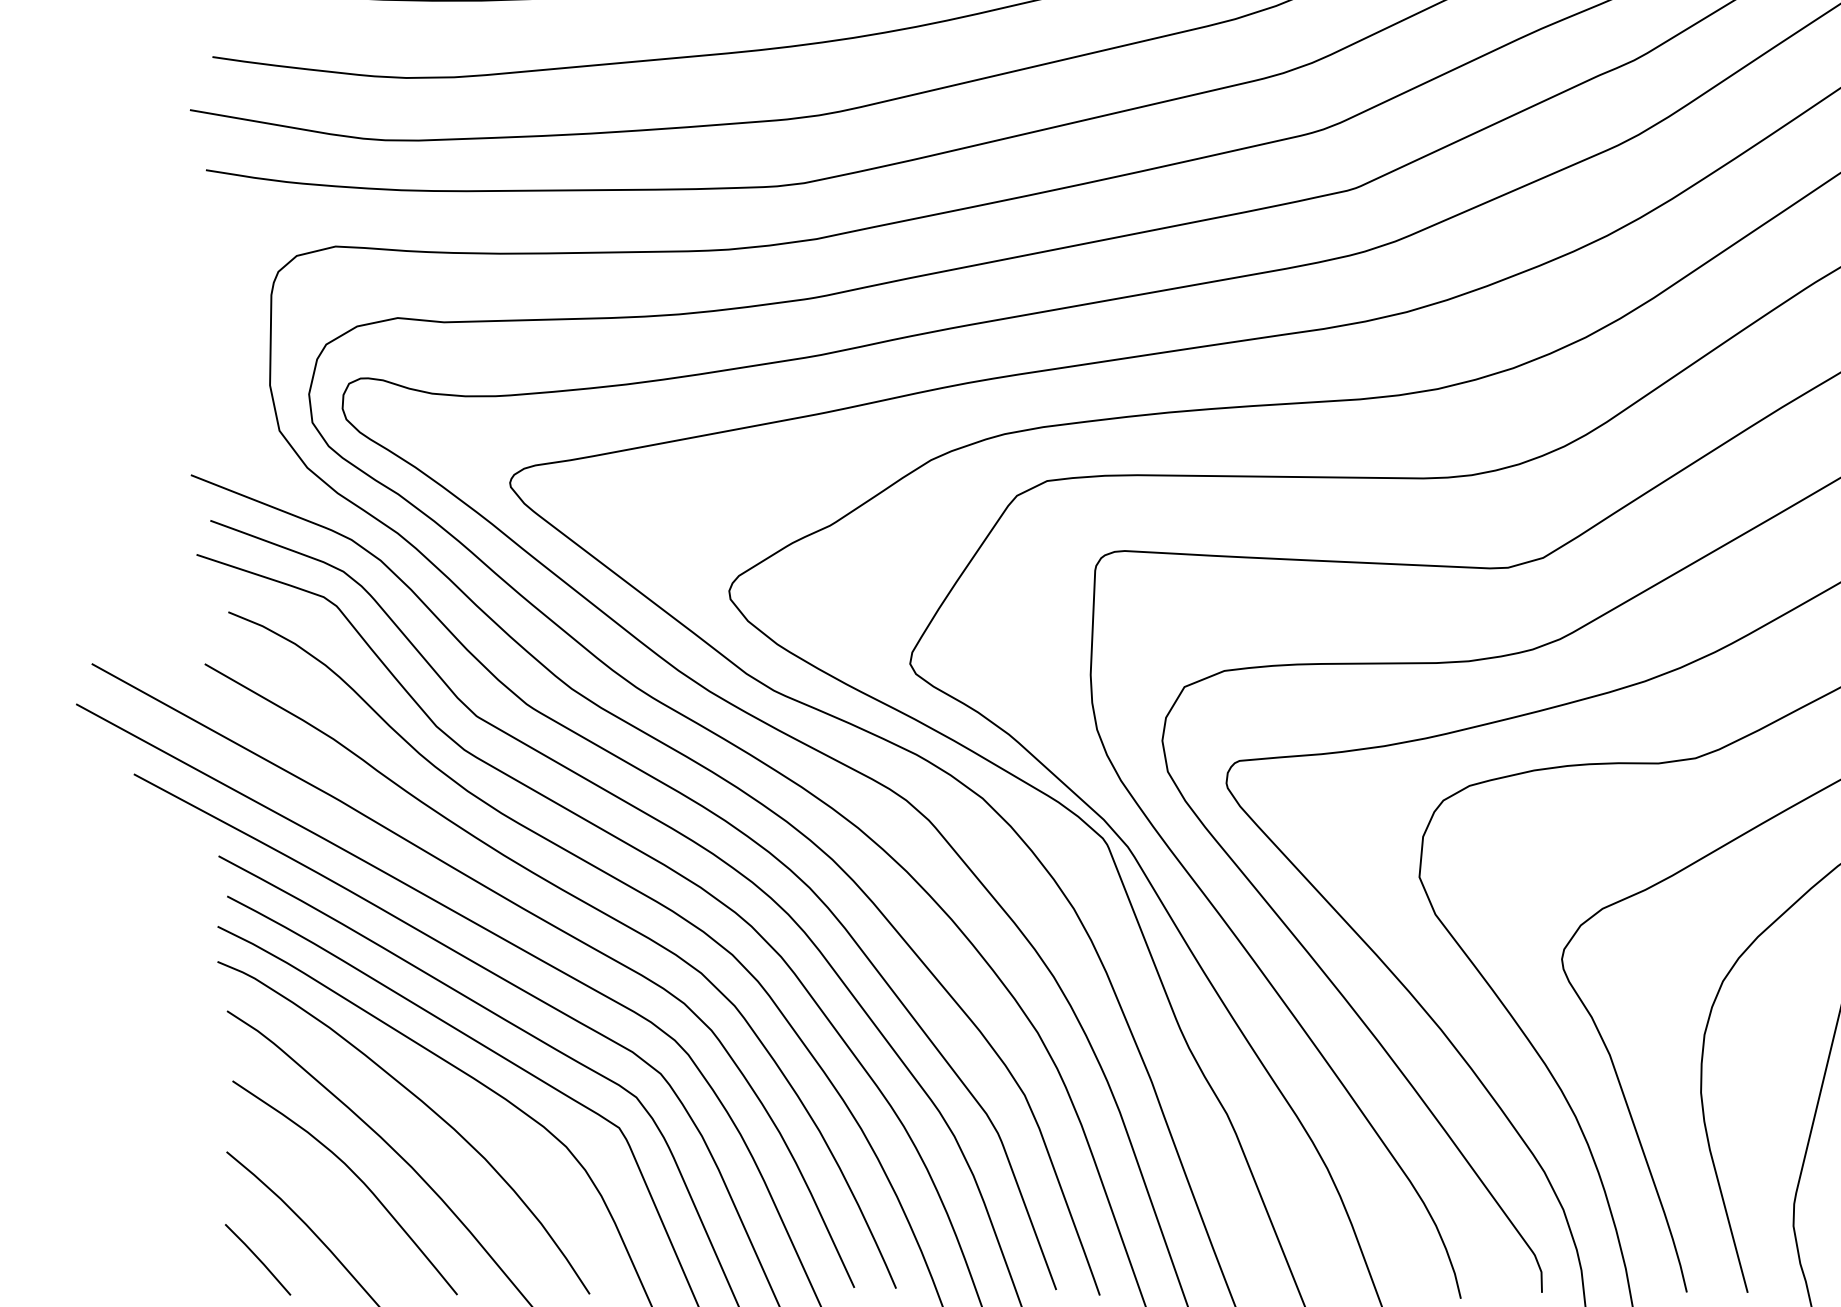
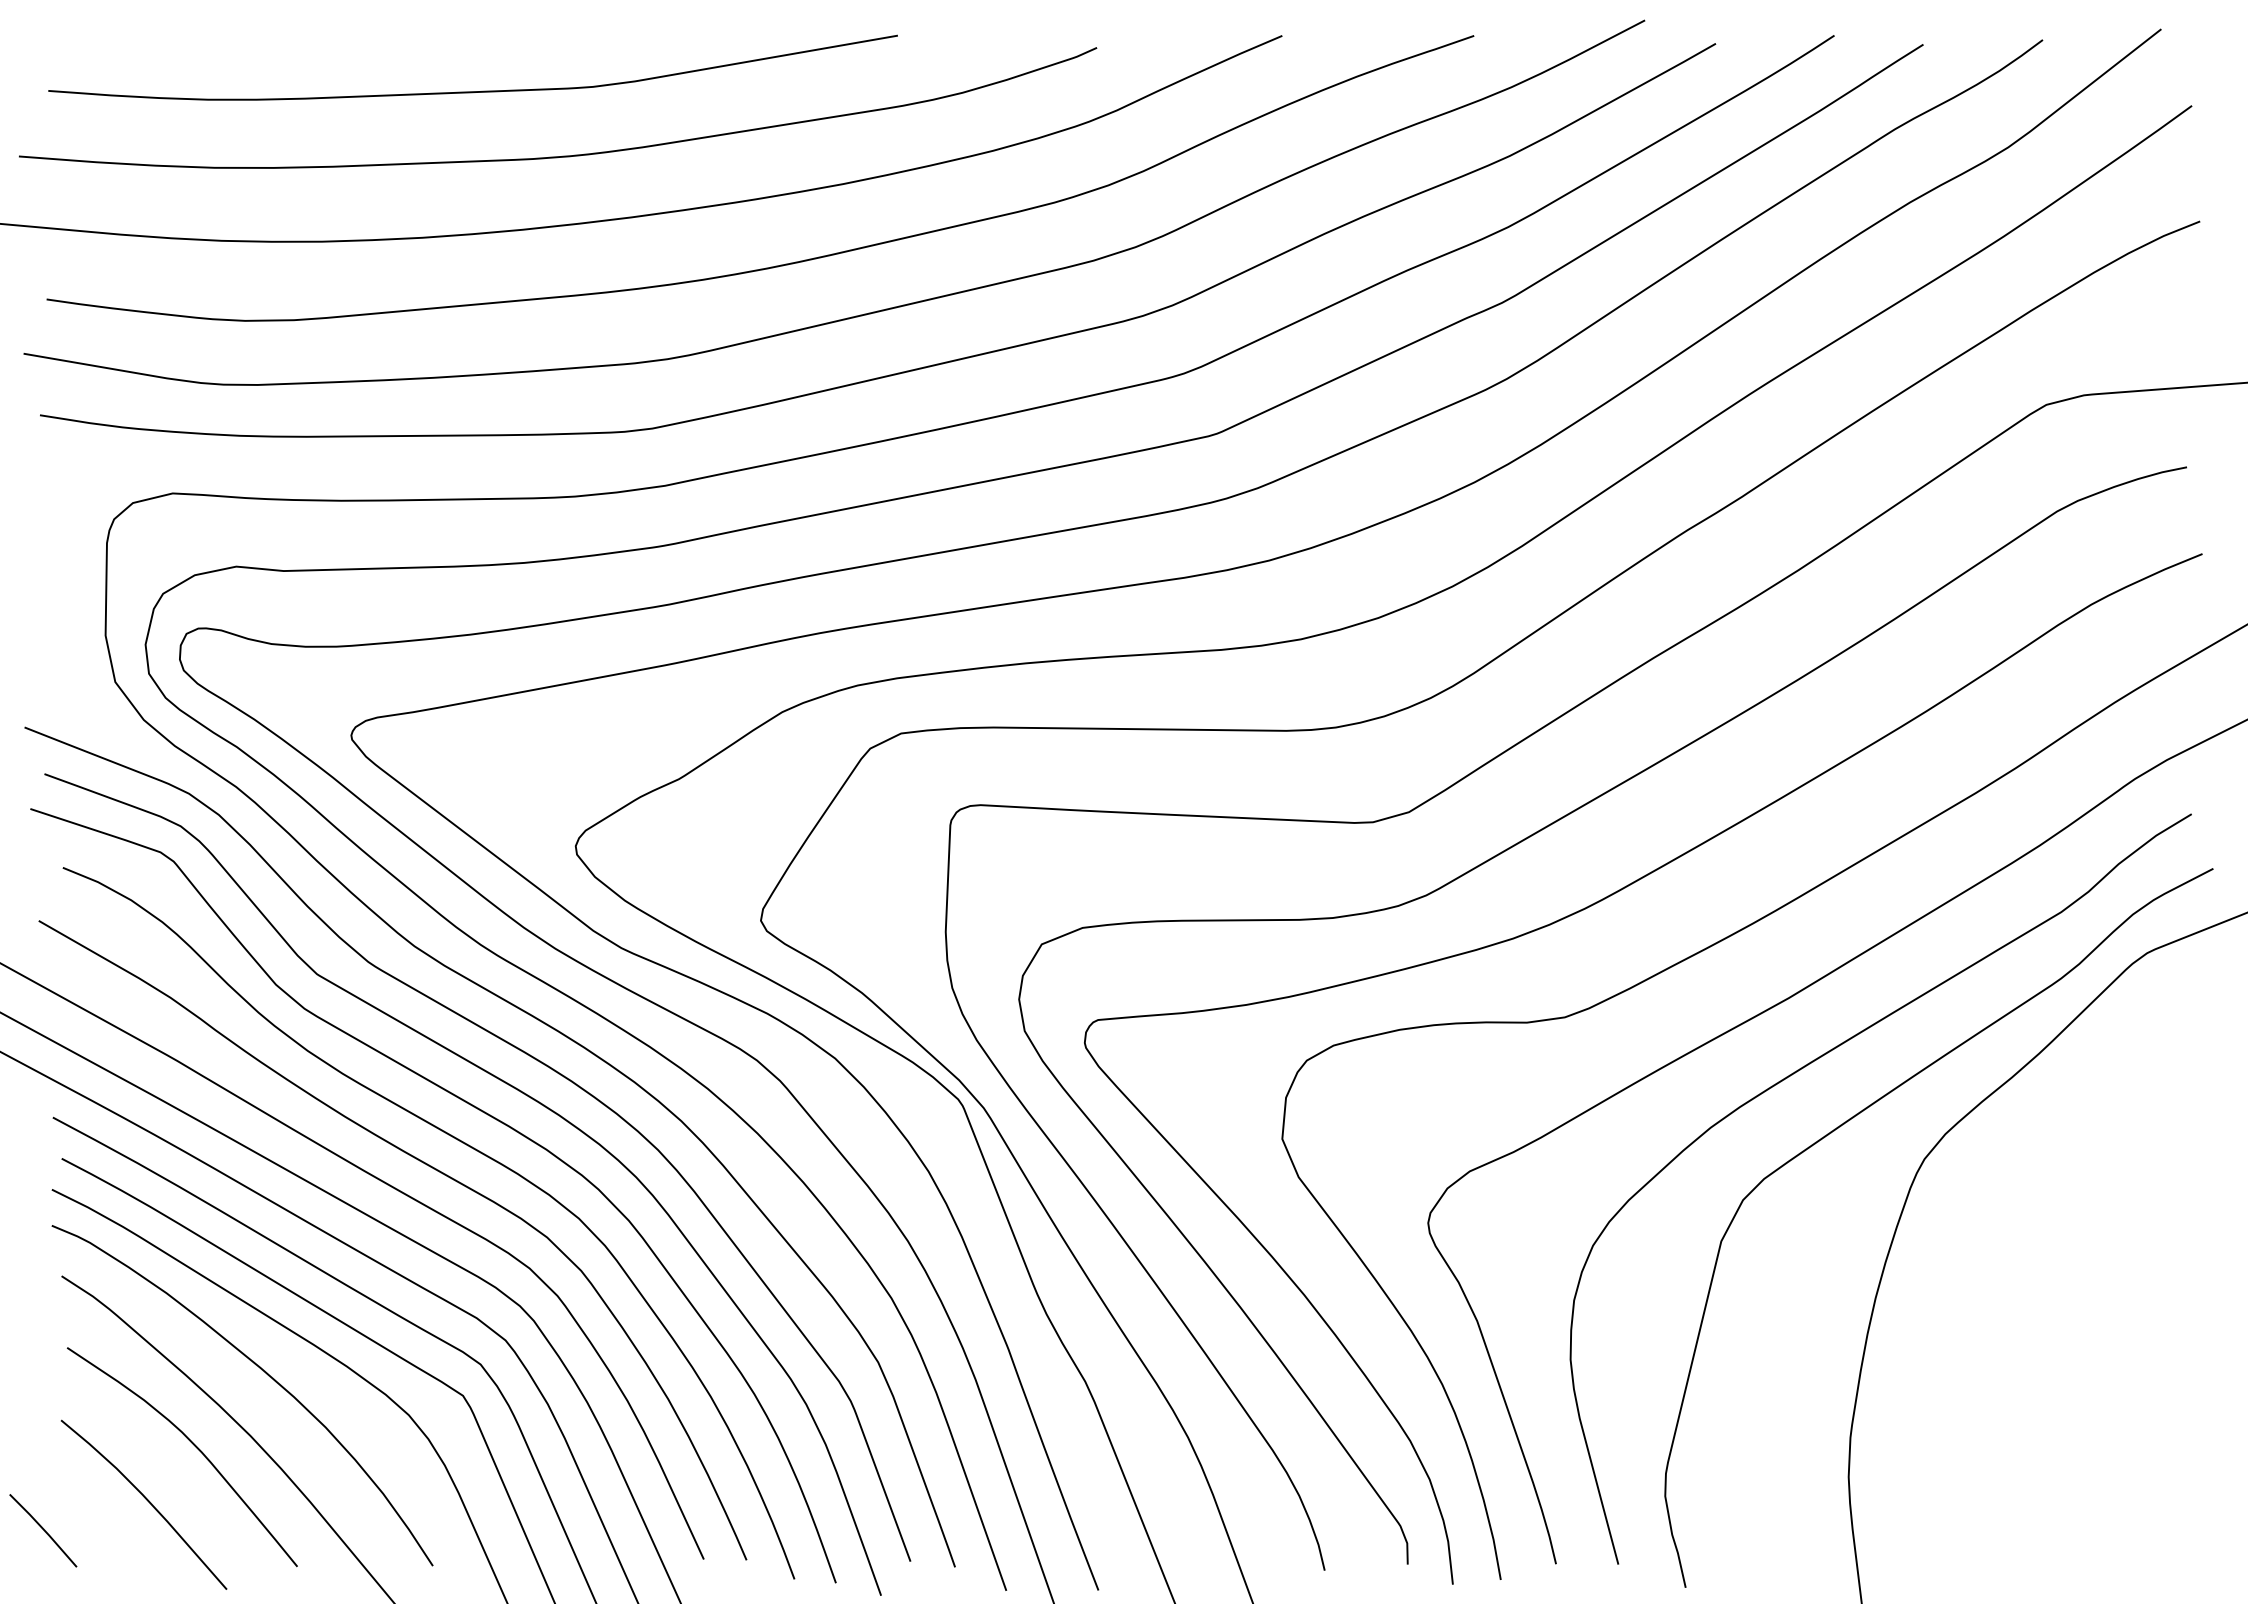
line: (258, 1259) -> (43, 1530), moved

